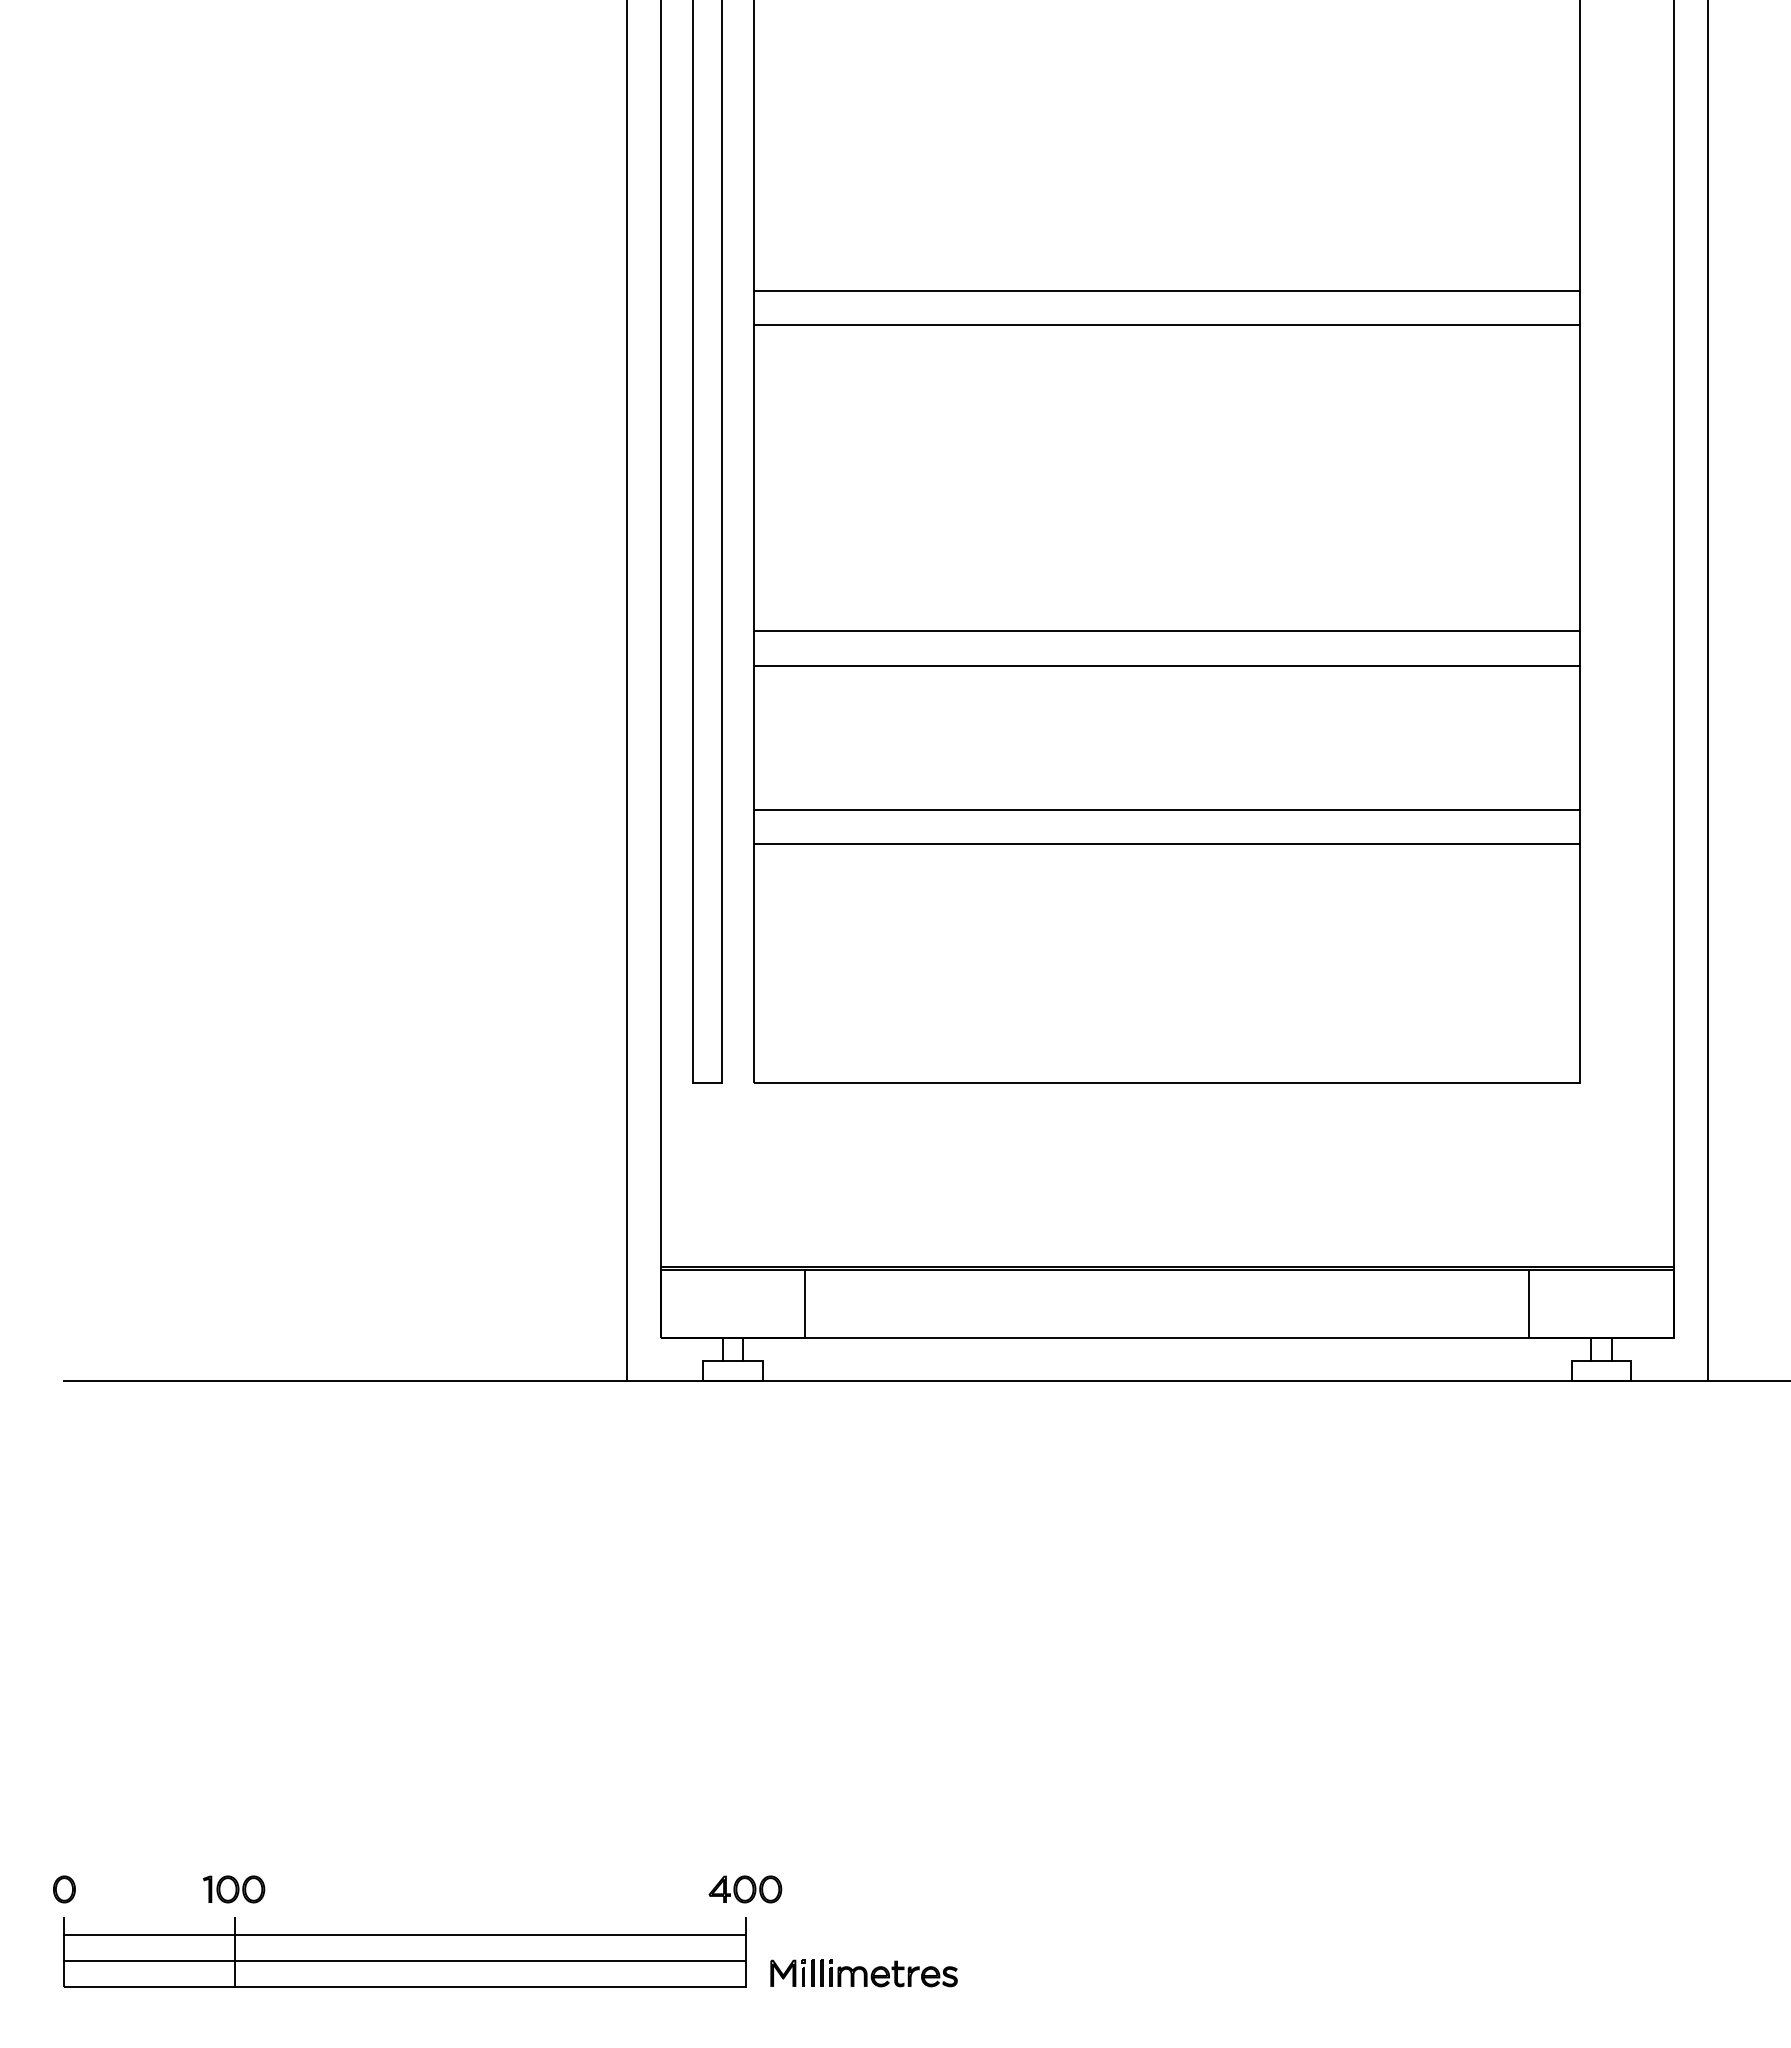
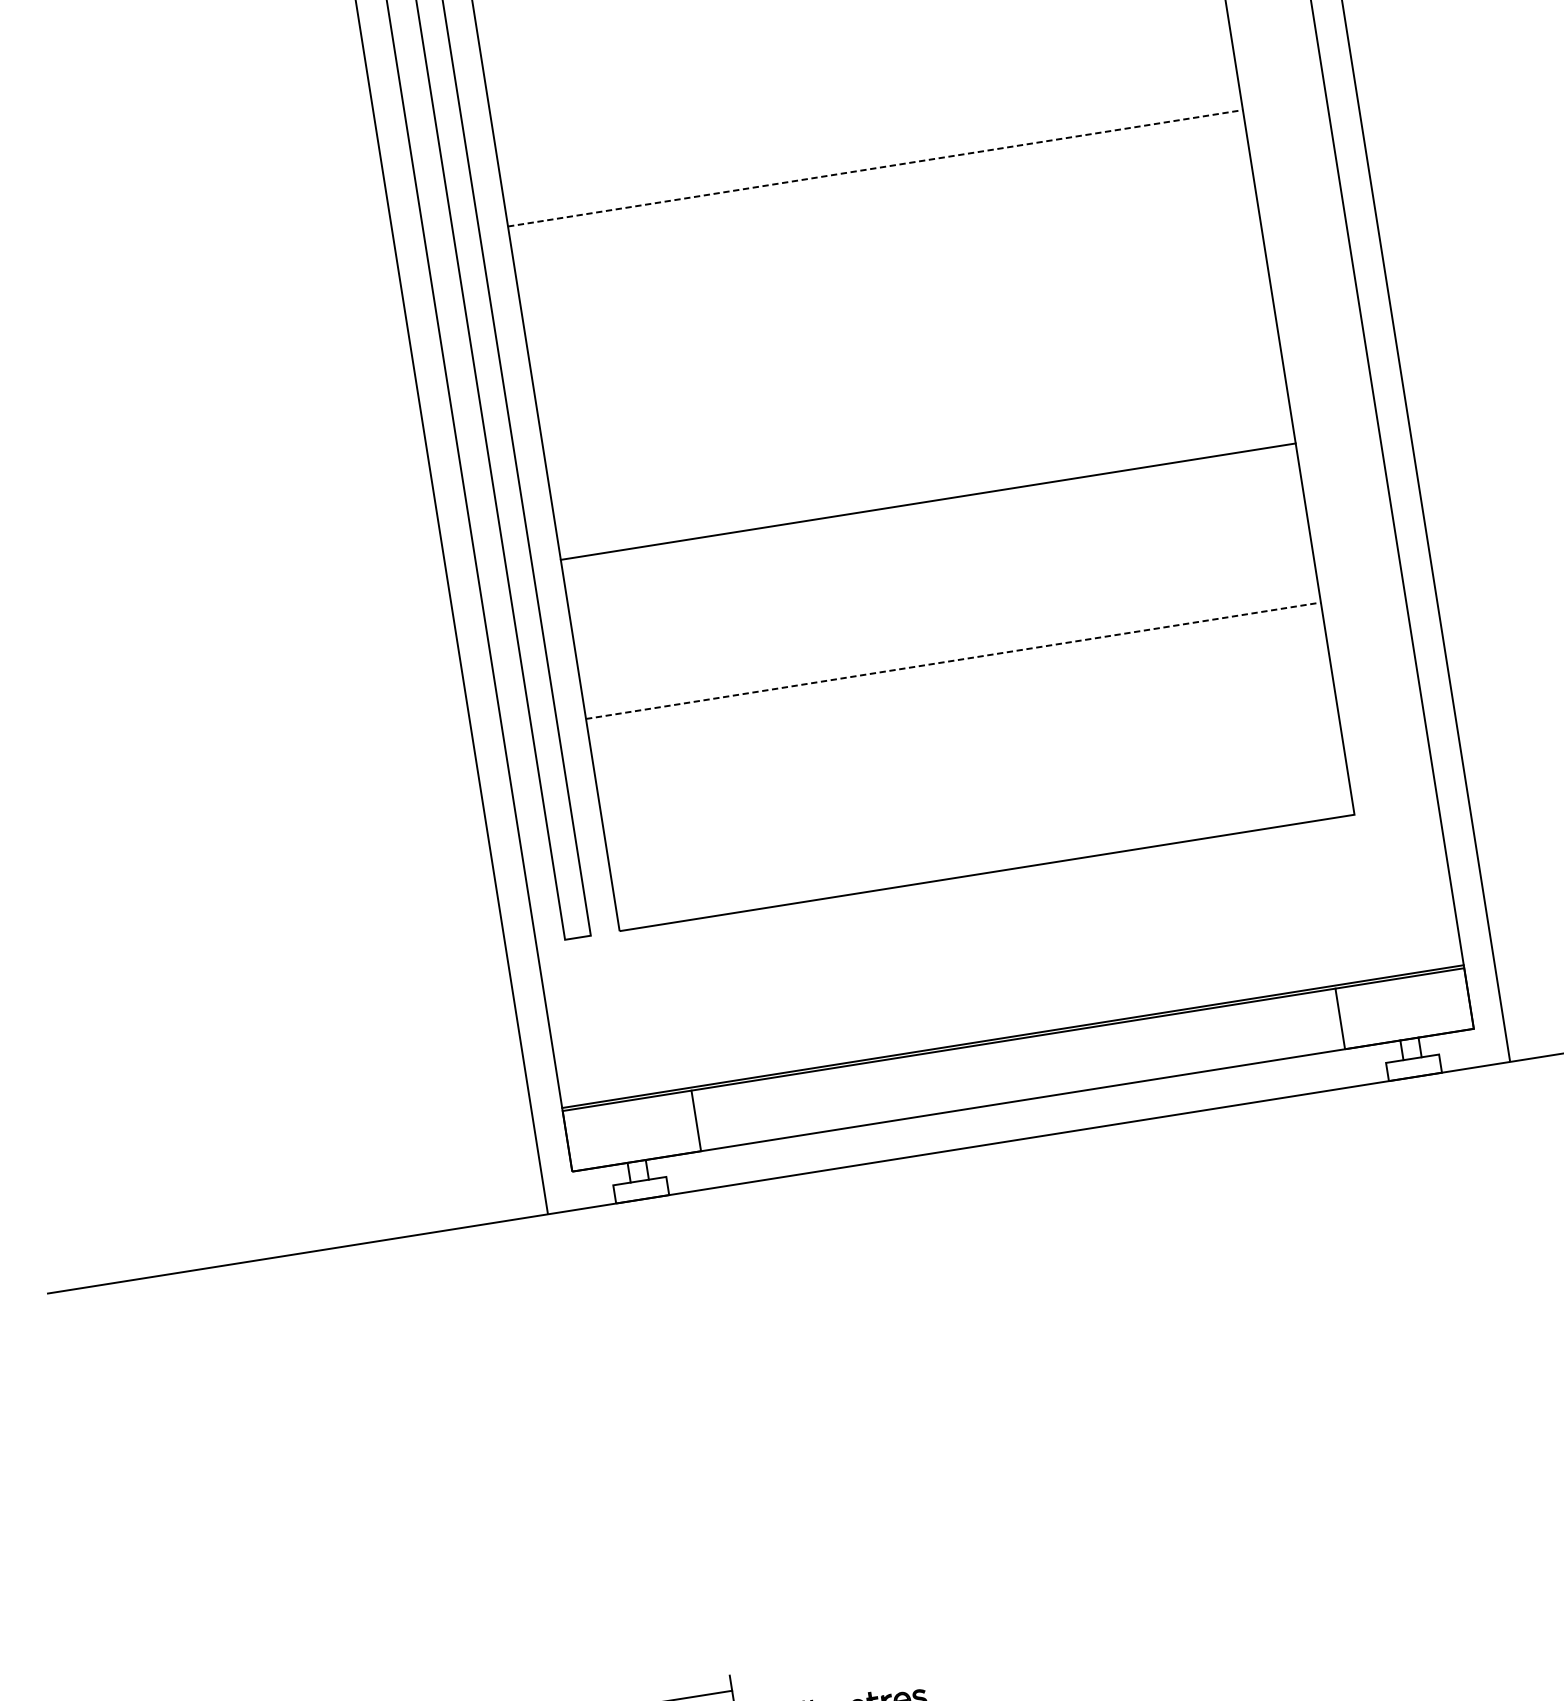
line: (1167, 290) -> (875, 167), solid -> dashed
line: (1167, 324) -> (880, 198), removed
line: (1167, 631) -> (923, 471), removed
line: (1167, 810) -> (948, 630), removed
line: (1167, 844) -> (953, 660), solid -> dashed
part: (745, 1889) -> (725, 1649), removed

